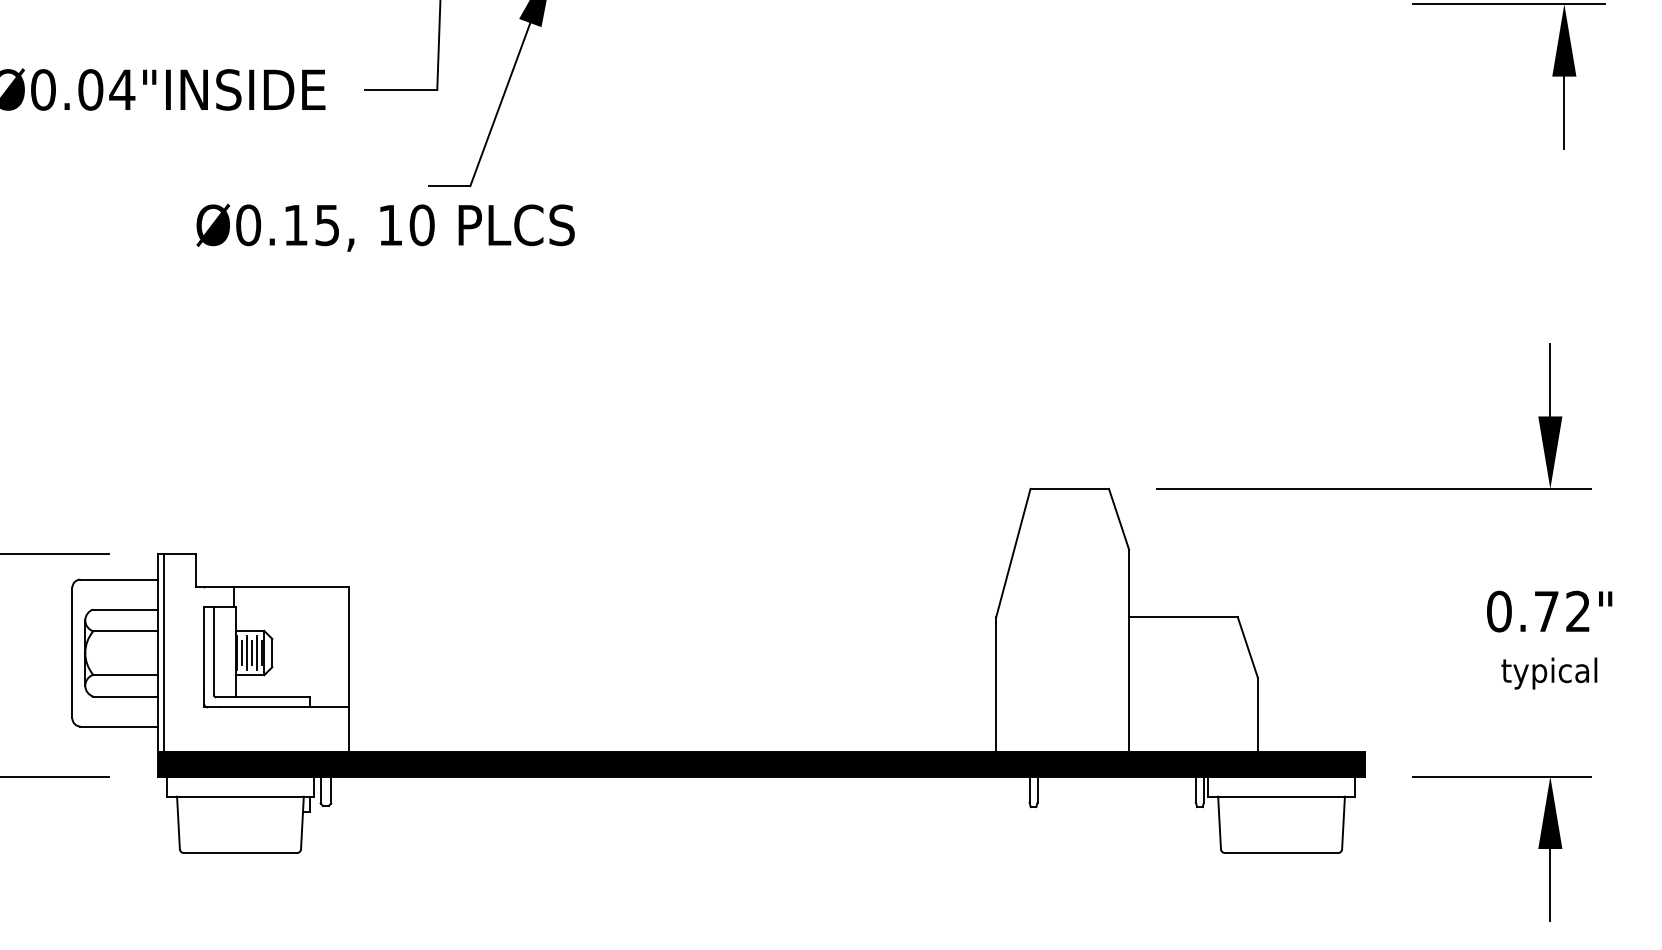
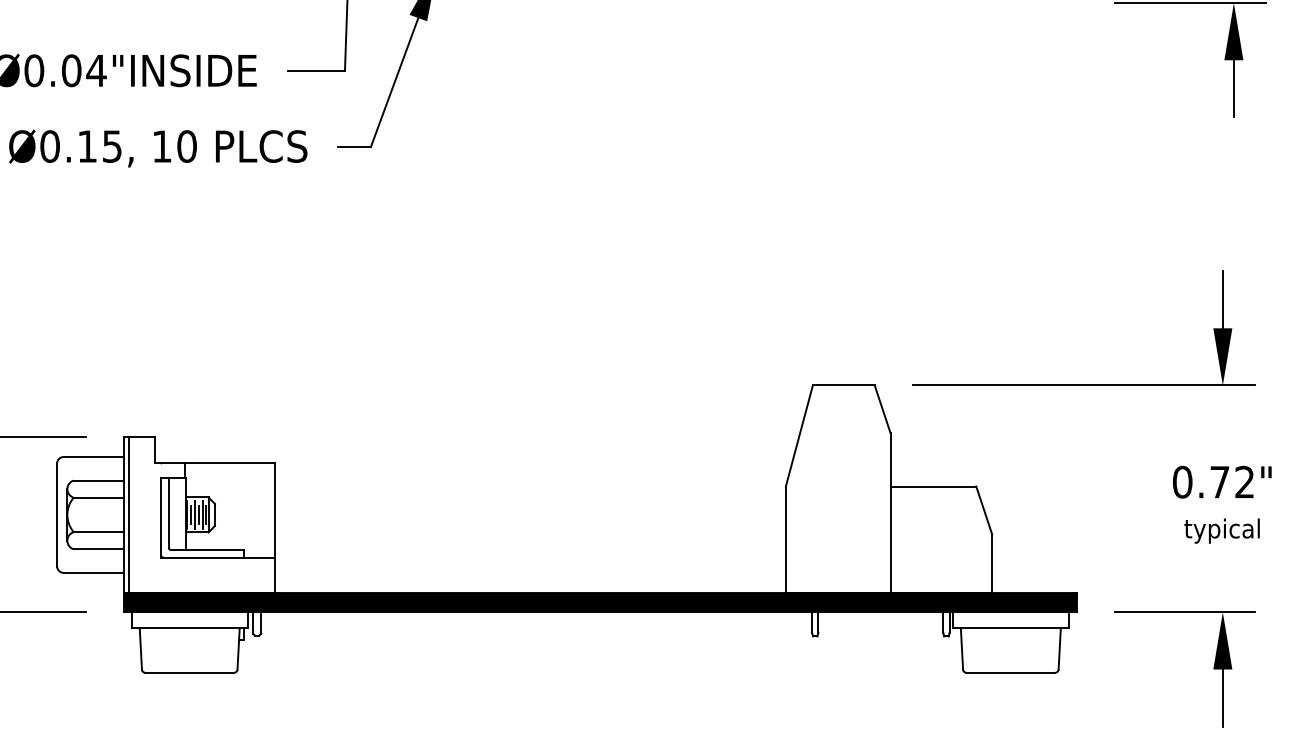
text: (385, 227) -> (158, 148), moved

